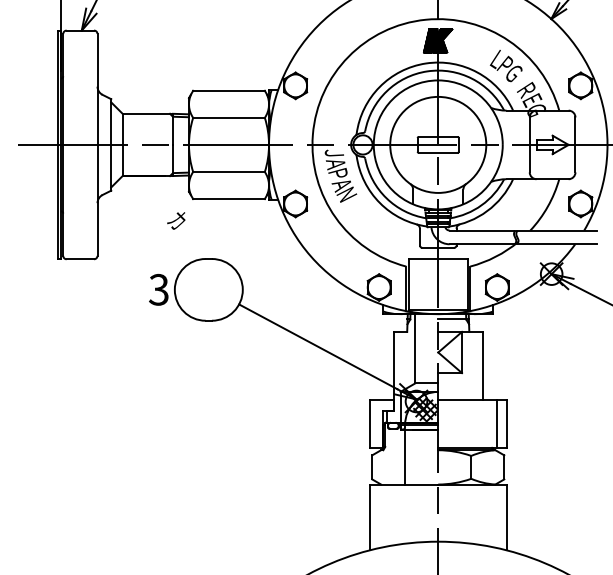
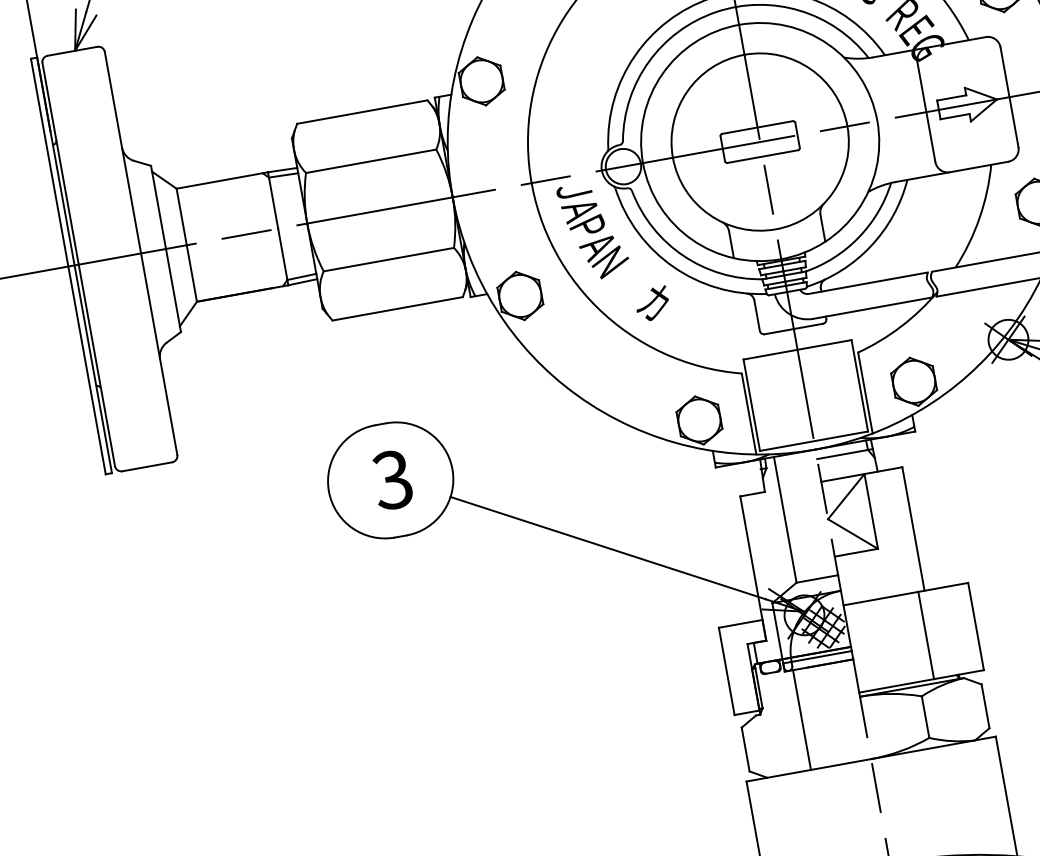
text: (176, 220) -> (652, 303), moved
text: (158, 289) -> (391, 479), moved
line: (497, 423) -> (926, 634), moved

